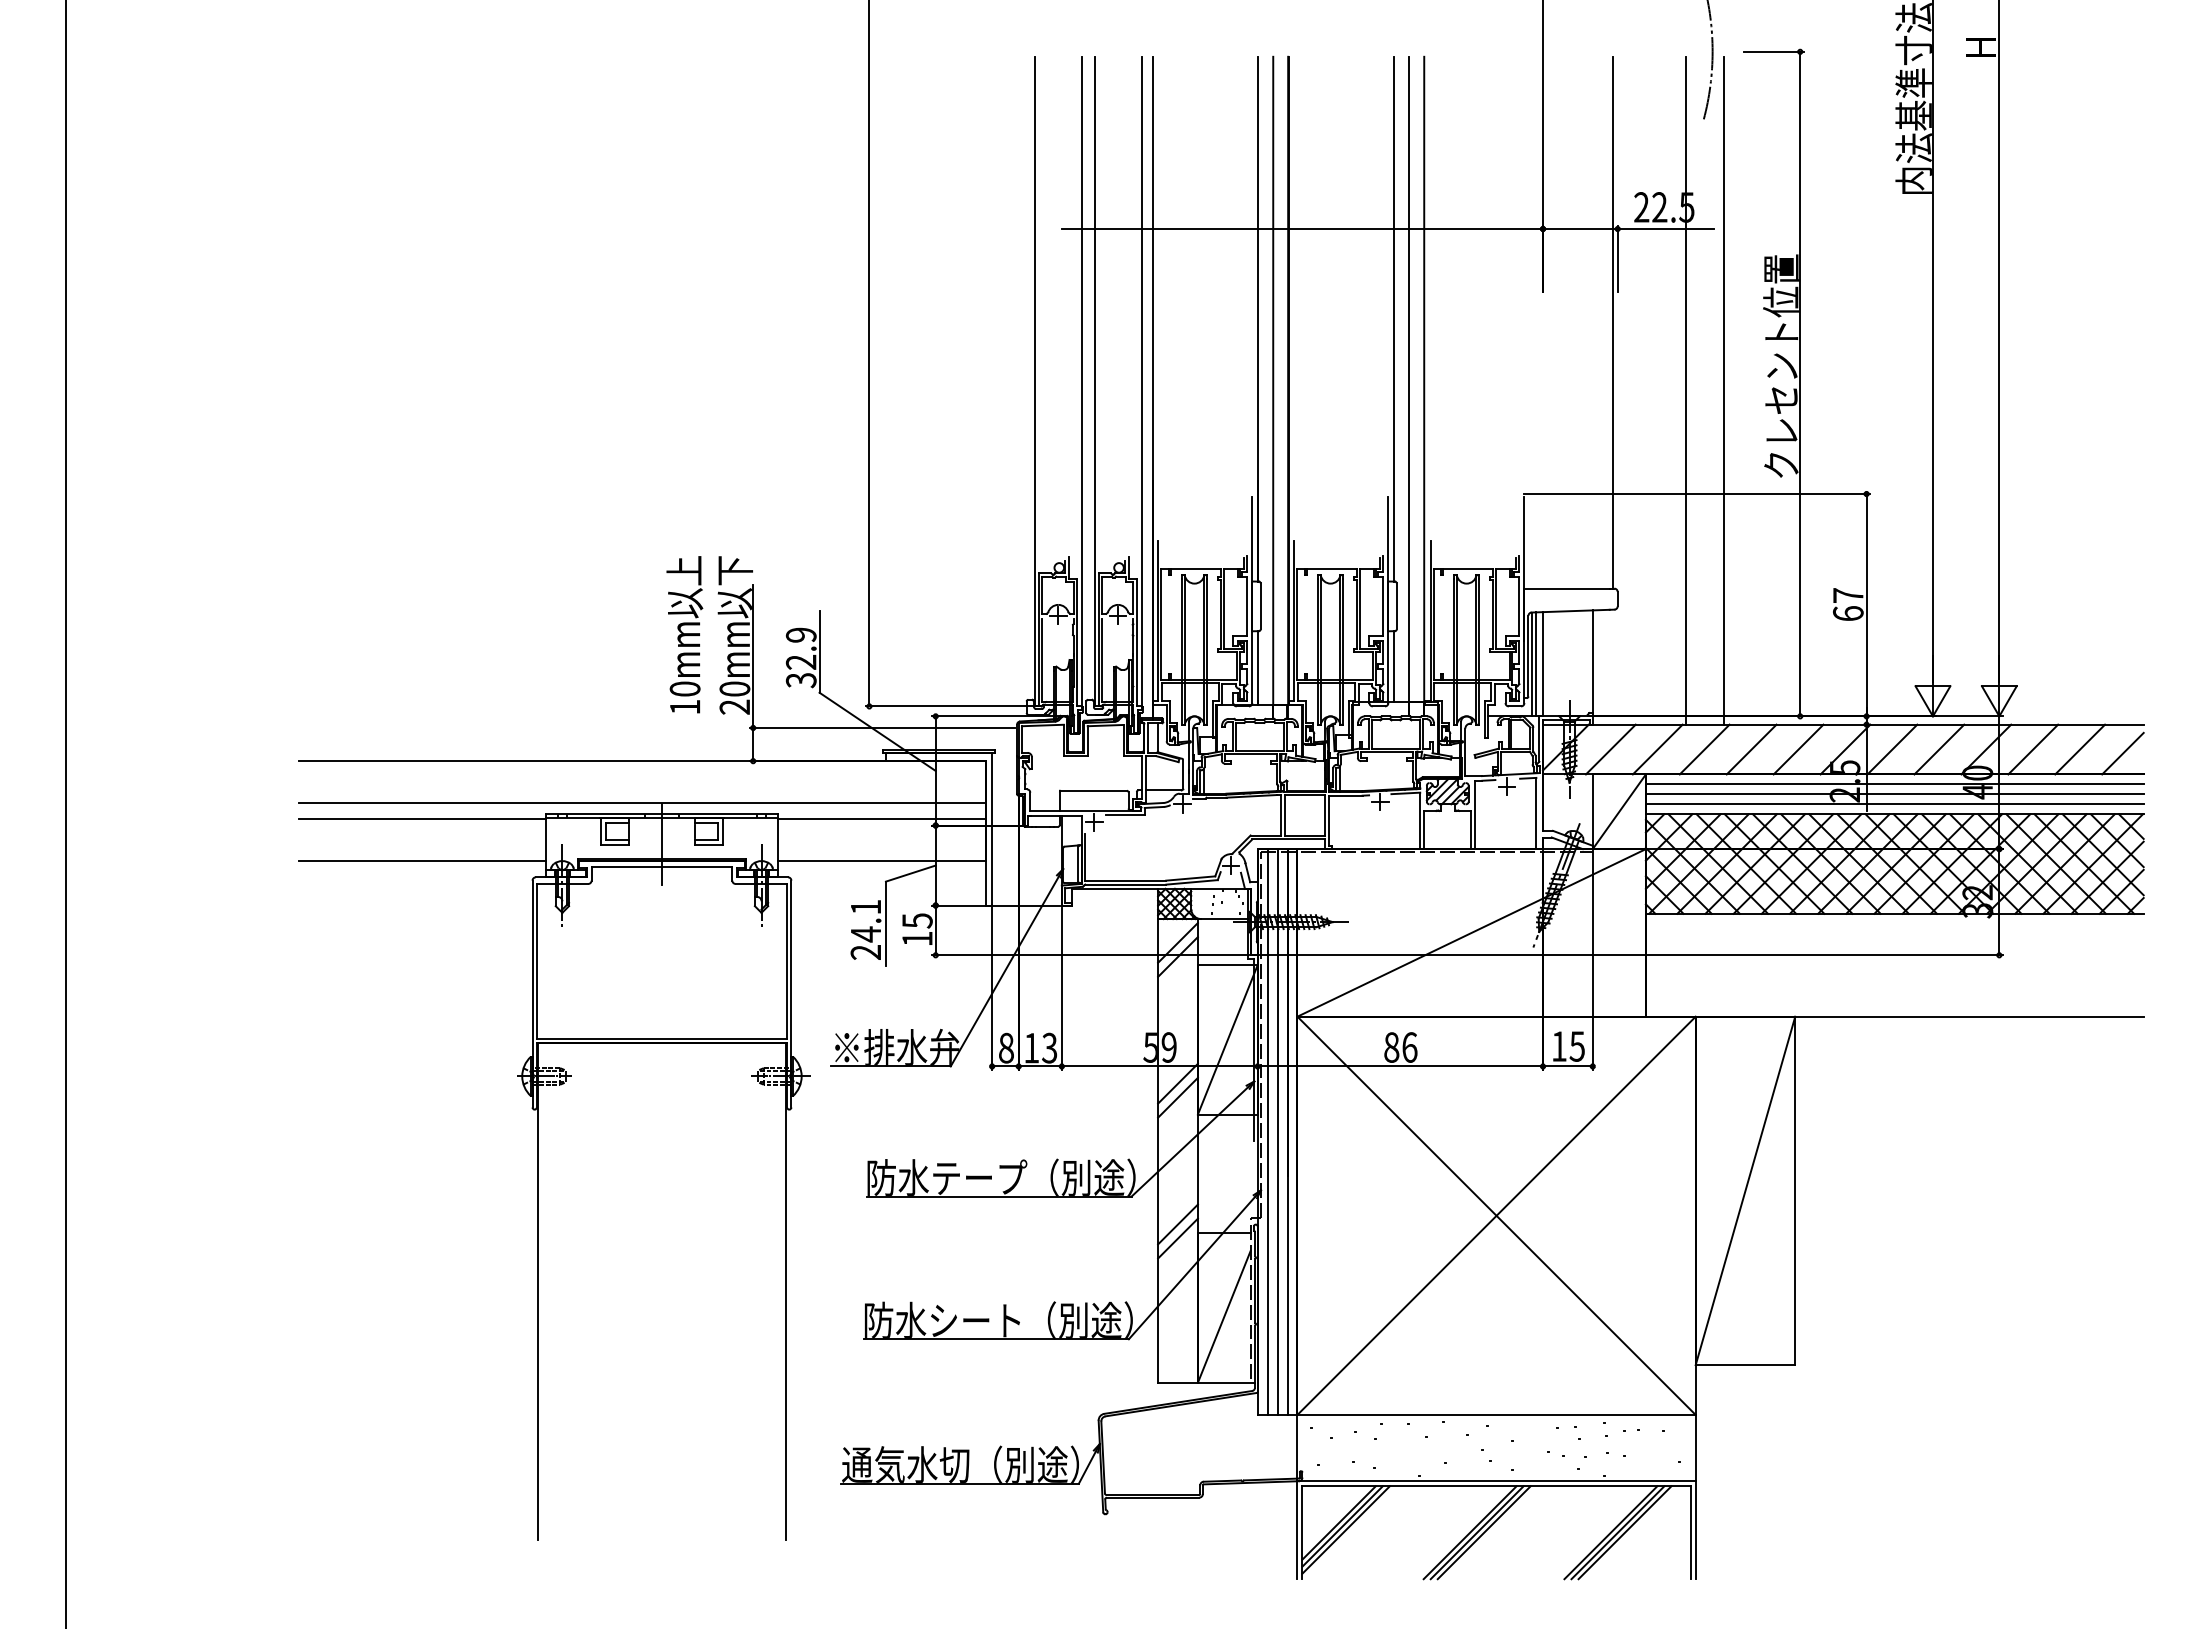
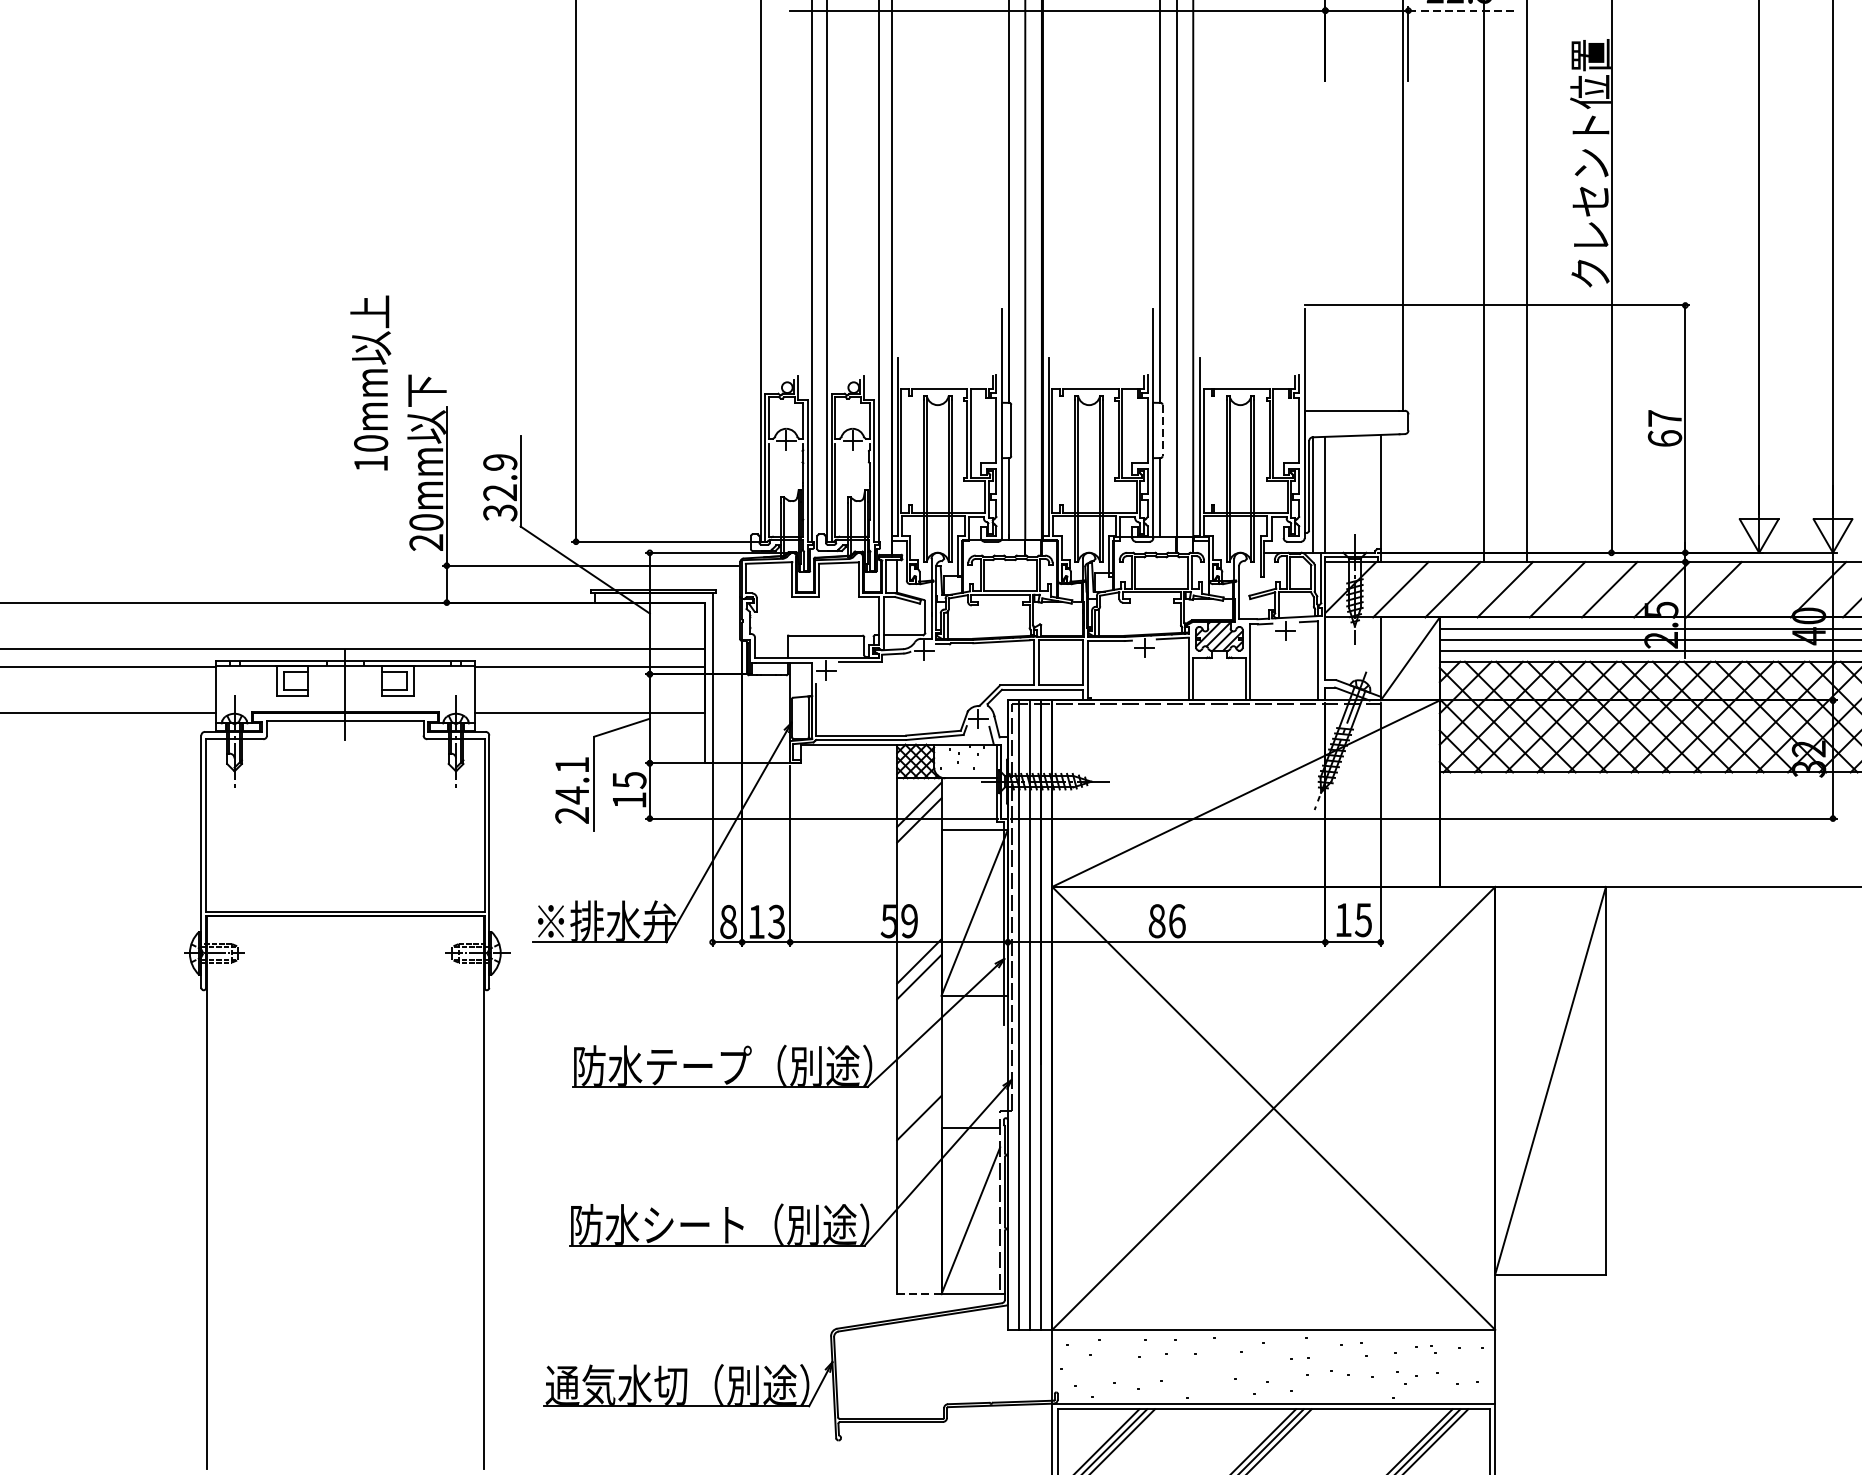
line: (1666, 229) -> (1462, 11), solid -> dashed
line: (1396, 606) -> (1162, 430), solid -> dashed
text: (684, 634) -> (370, 382), moved
line: (1536, 664) -> (1318, 495), removed
line: (1939, 749) -> (1766, 589), removed
line: (1177, 1238) -> (918, 1133), removed
line: (1178, 1382) -> (919, 1293), solid -> dashed

